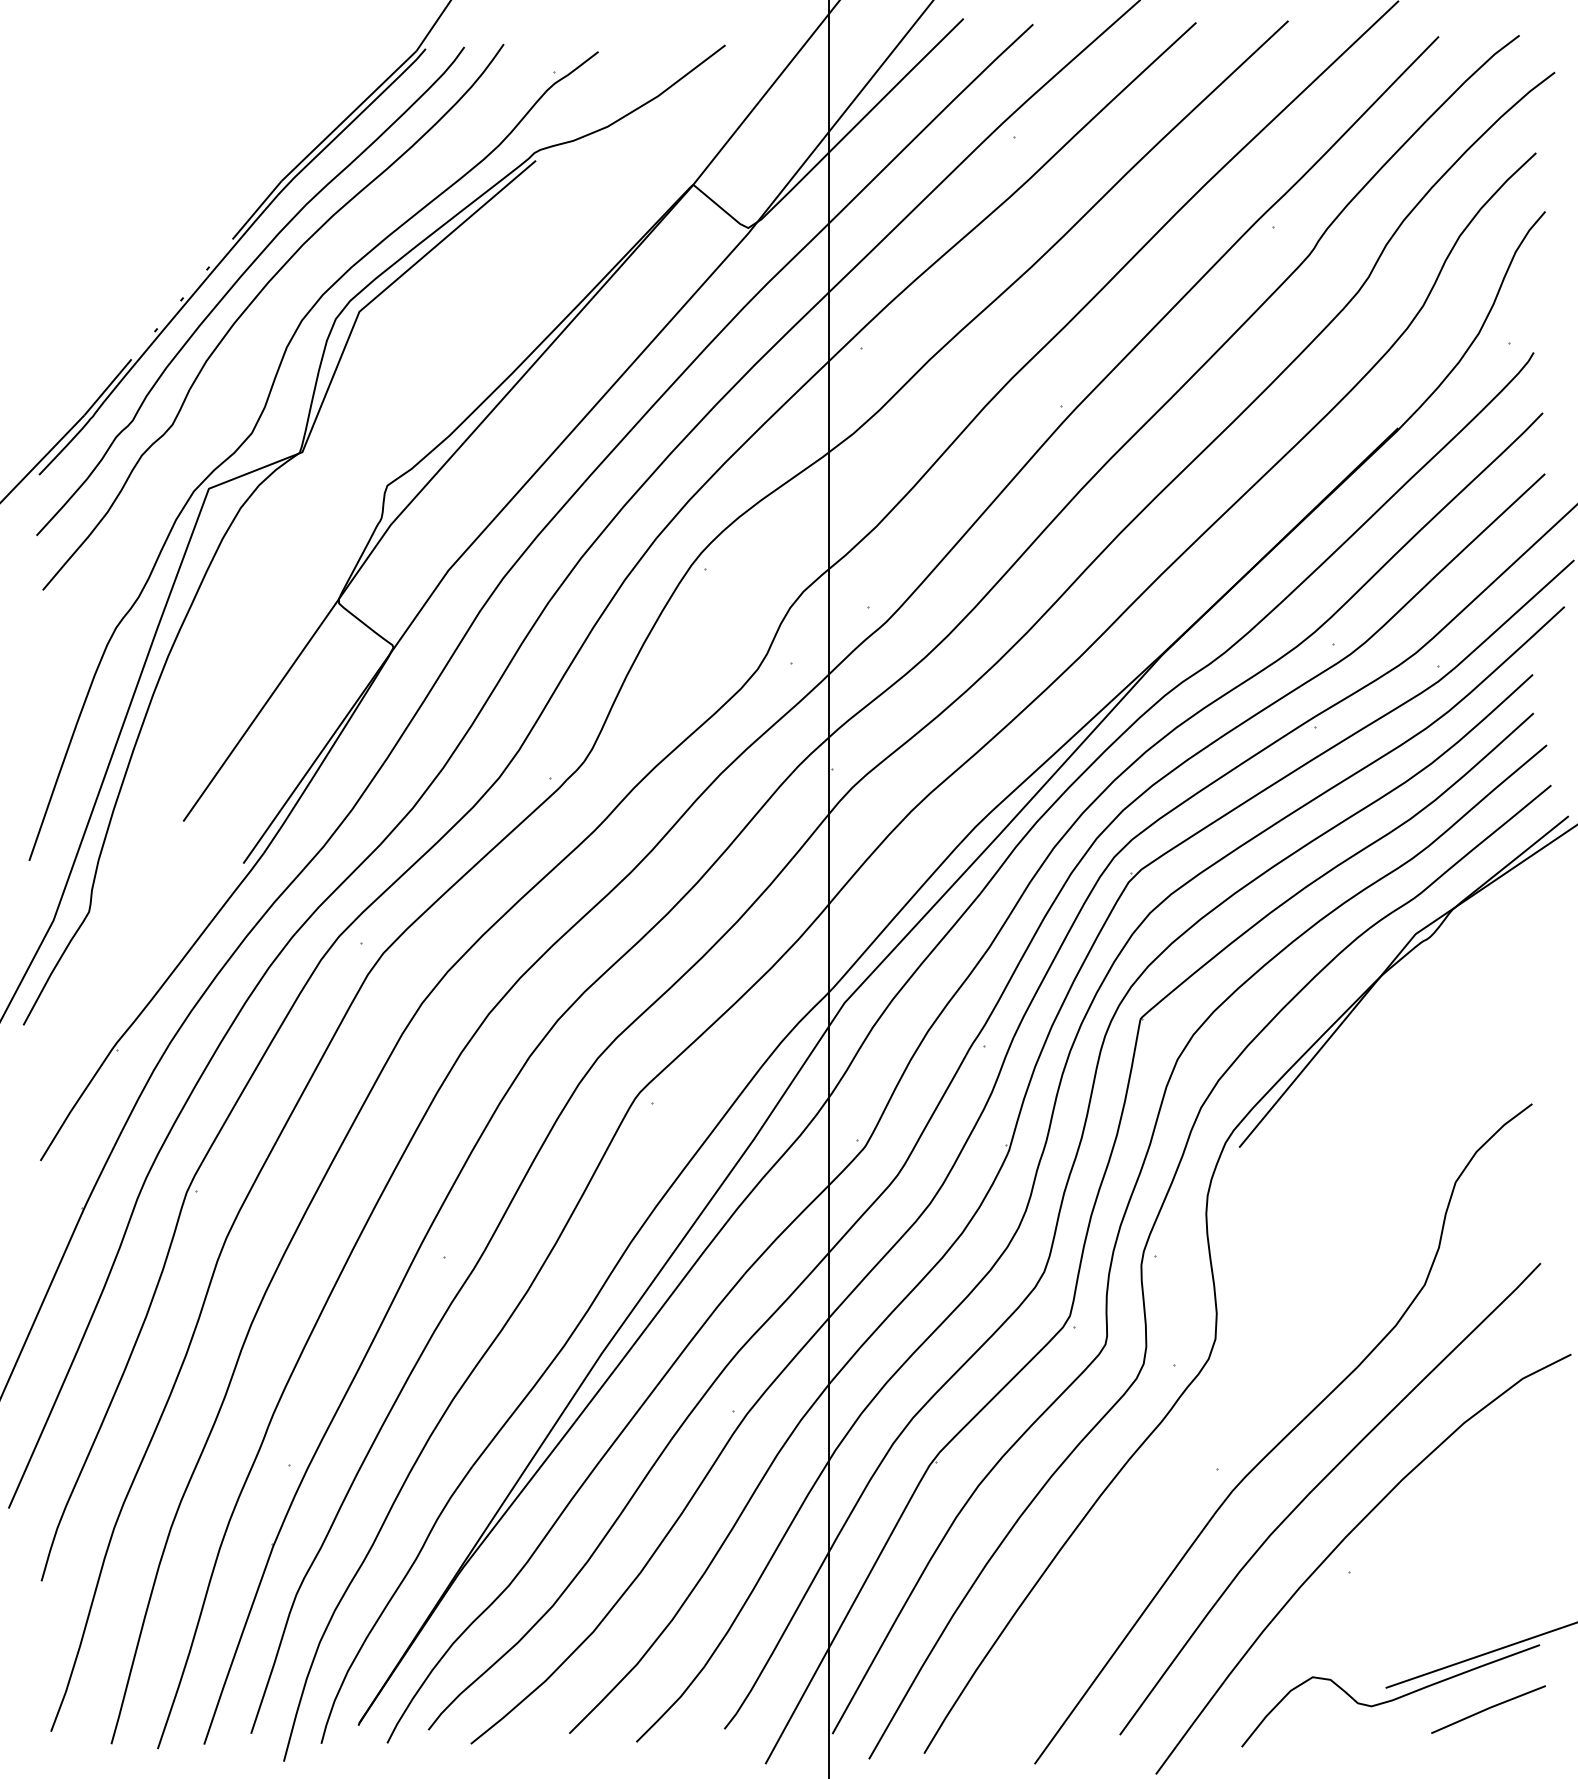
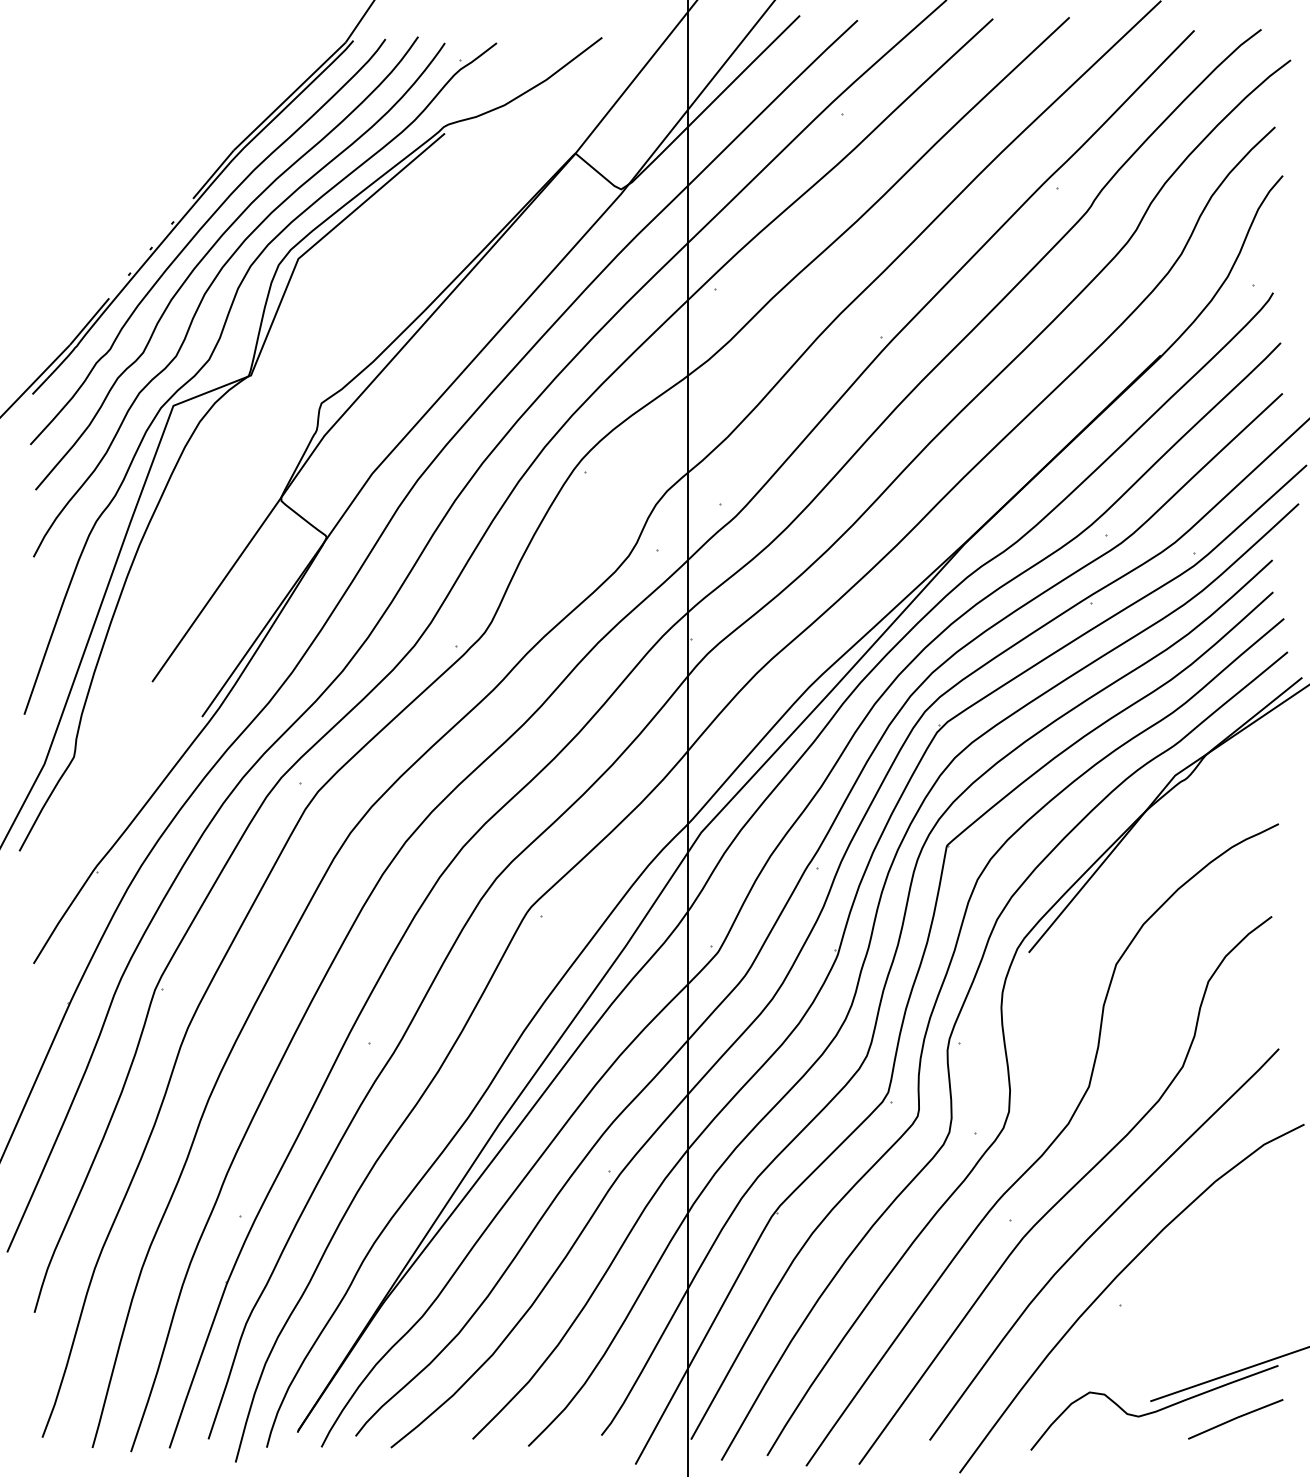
curve: (258, 338) -> (214, 281), added
curve: (1260, 1383) -> (1046, 1148), added

